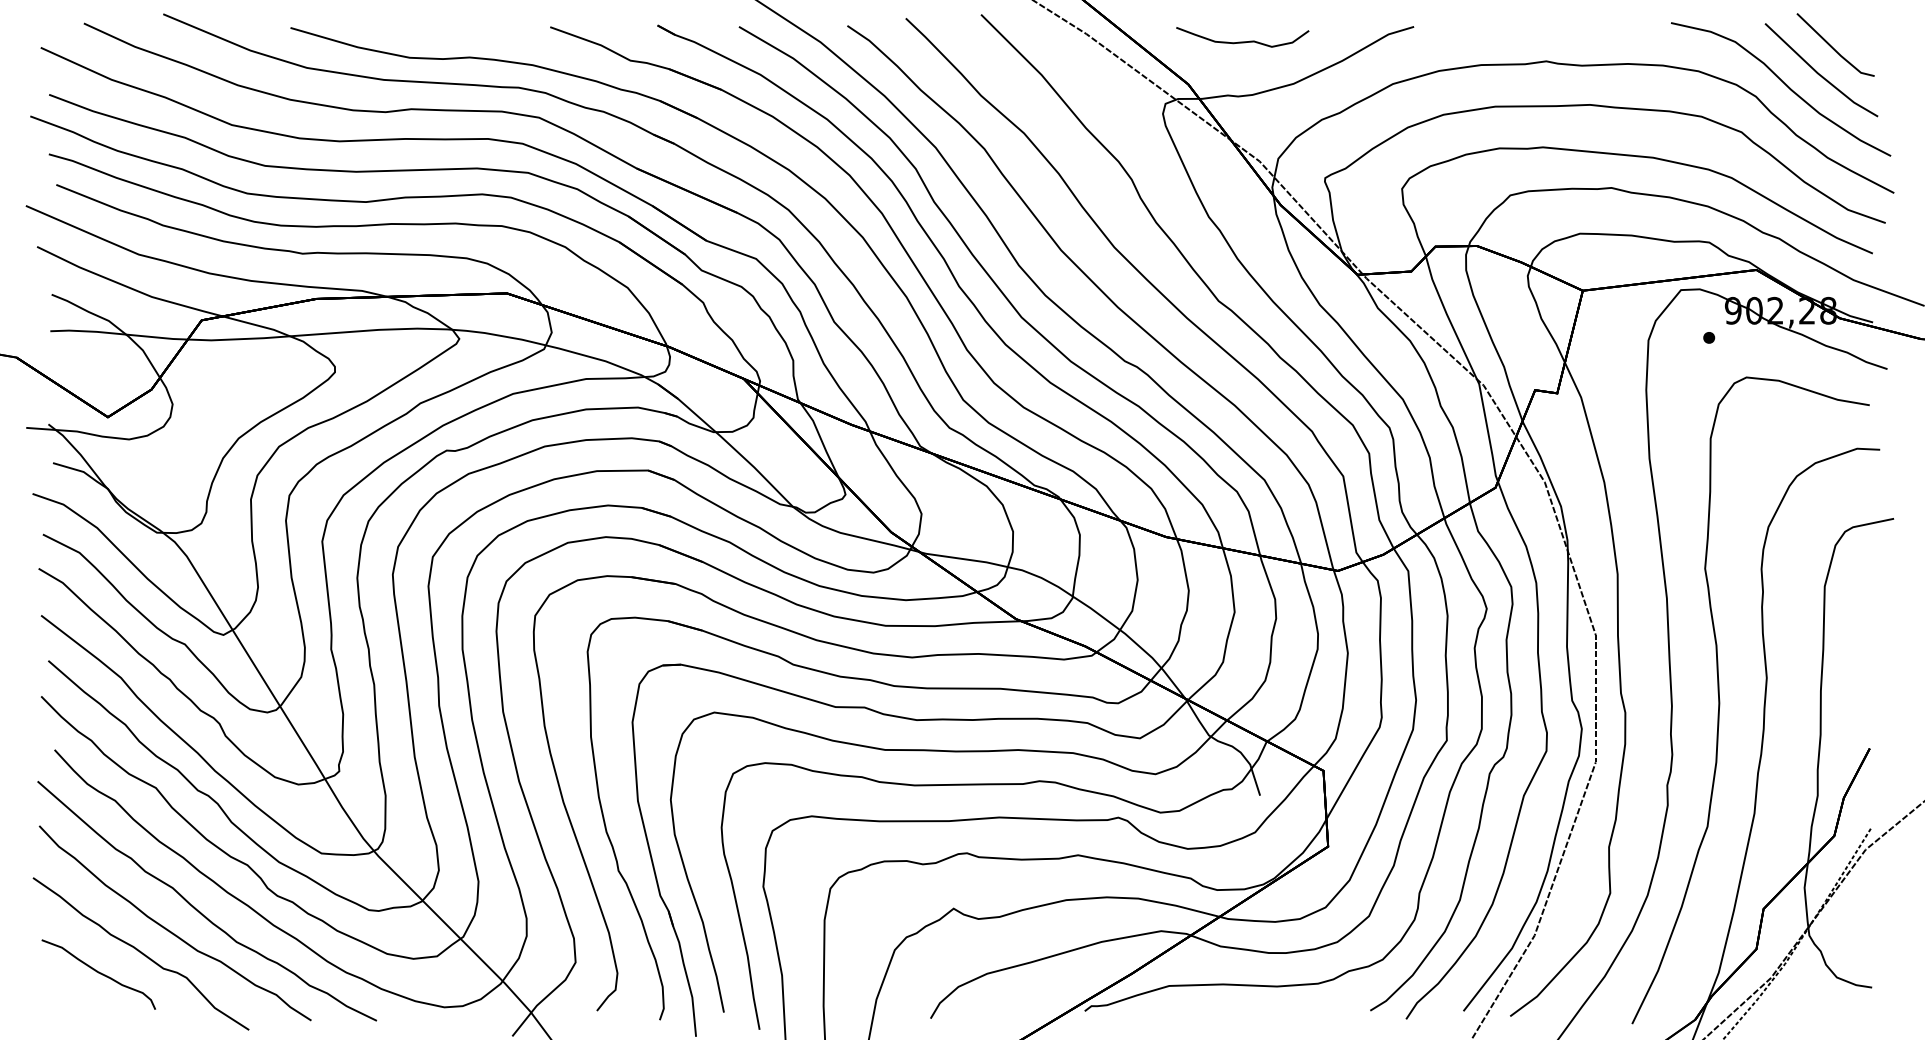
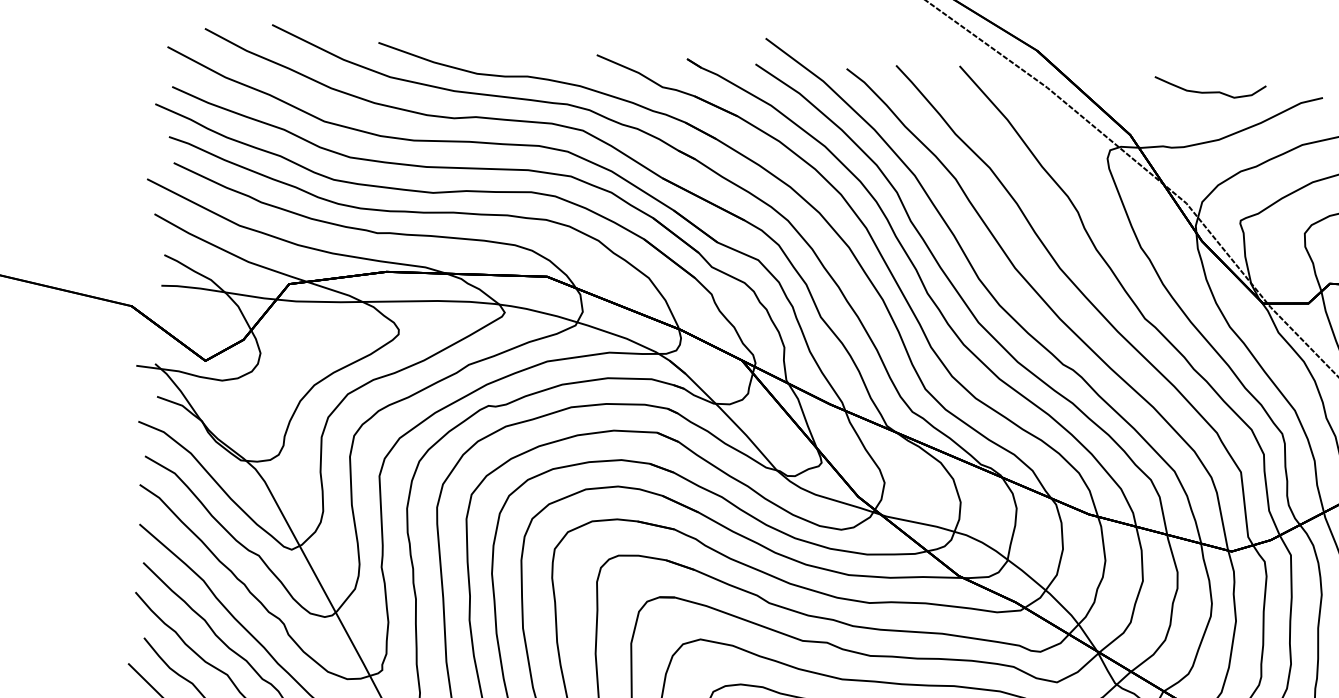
curve: (1242, 41) -> (1209, 91), moved

